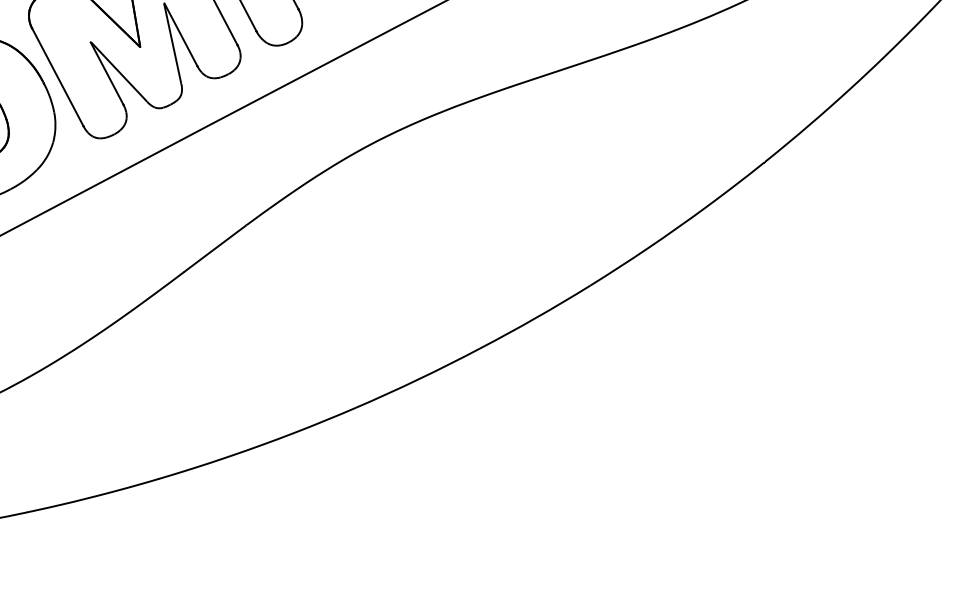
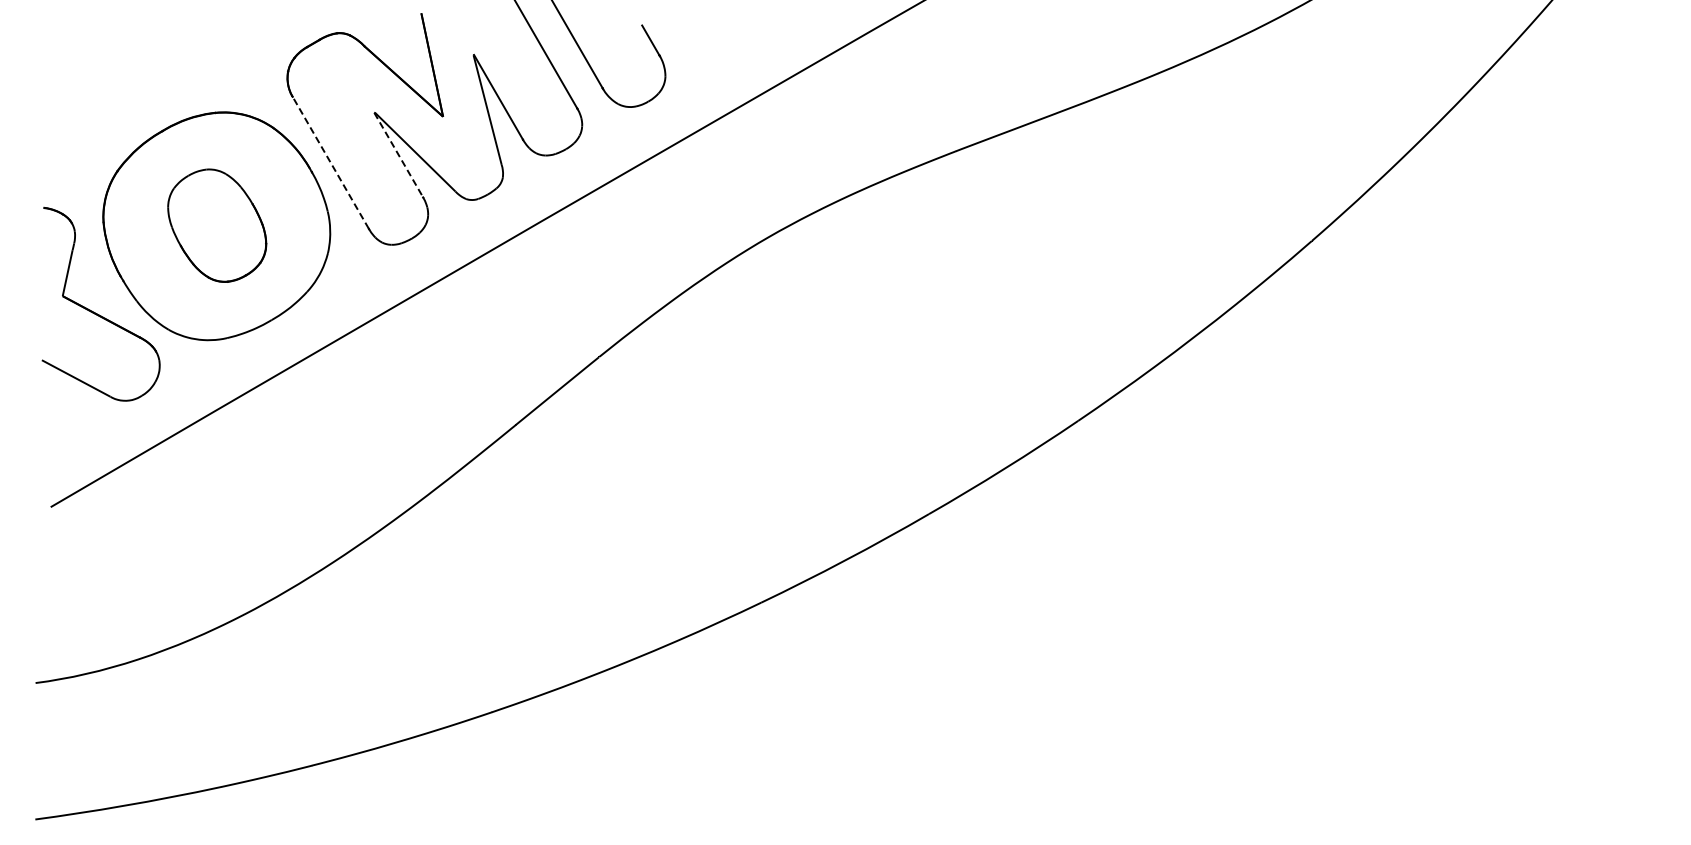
line: (106, 73) -> (398, 155), solid -> dashed
line: (58, 77) -> (331, 163), solid -> dashed

